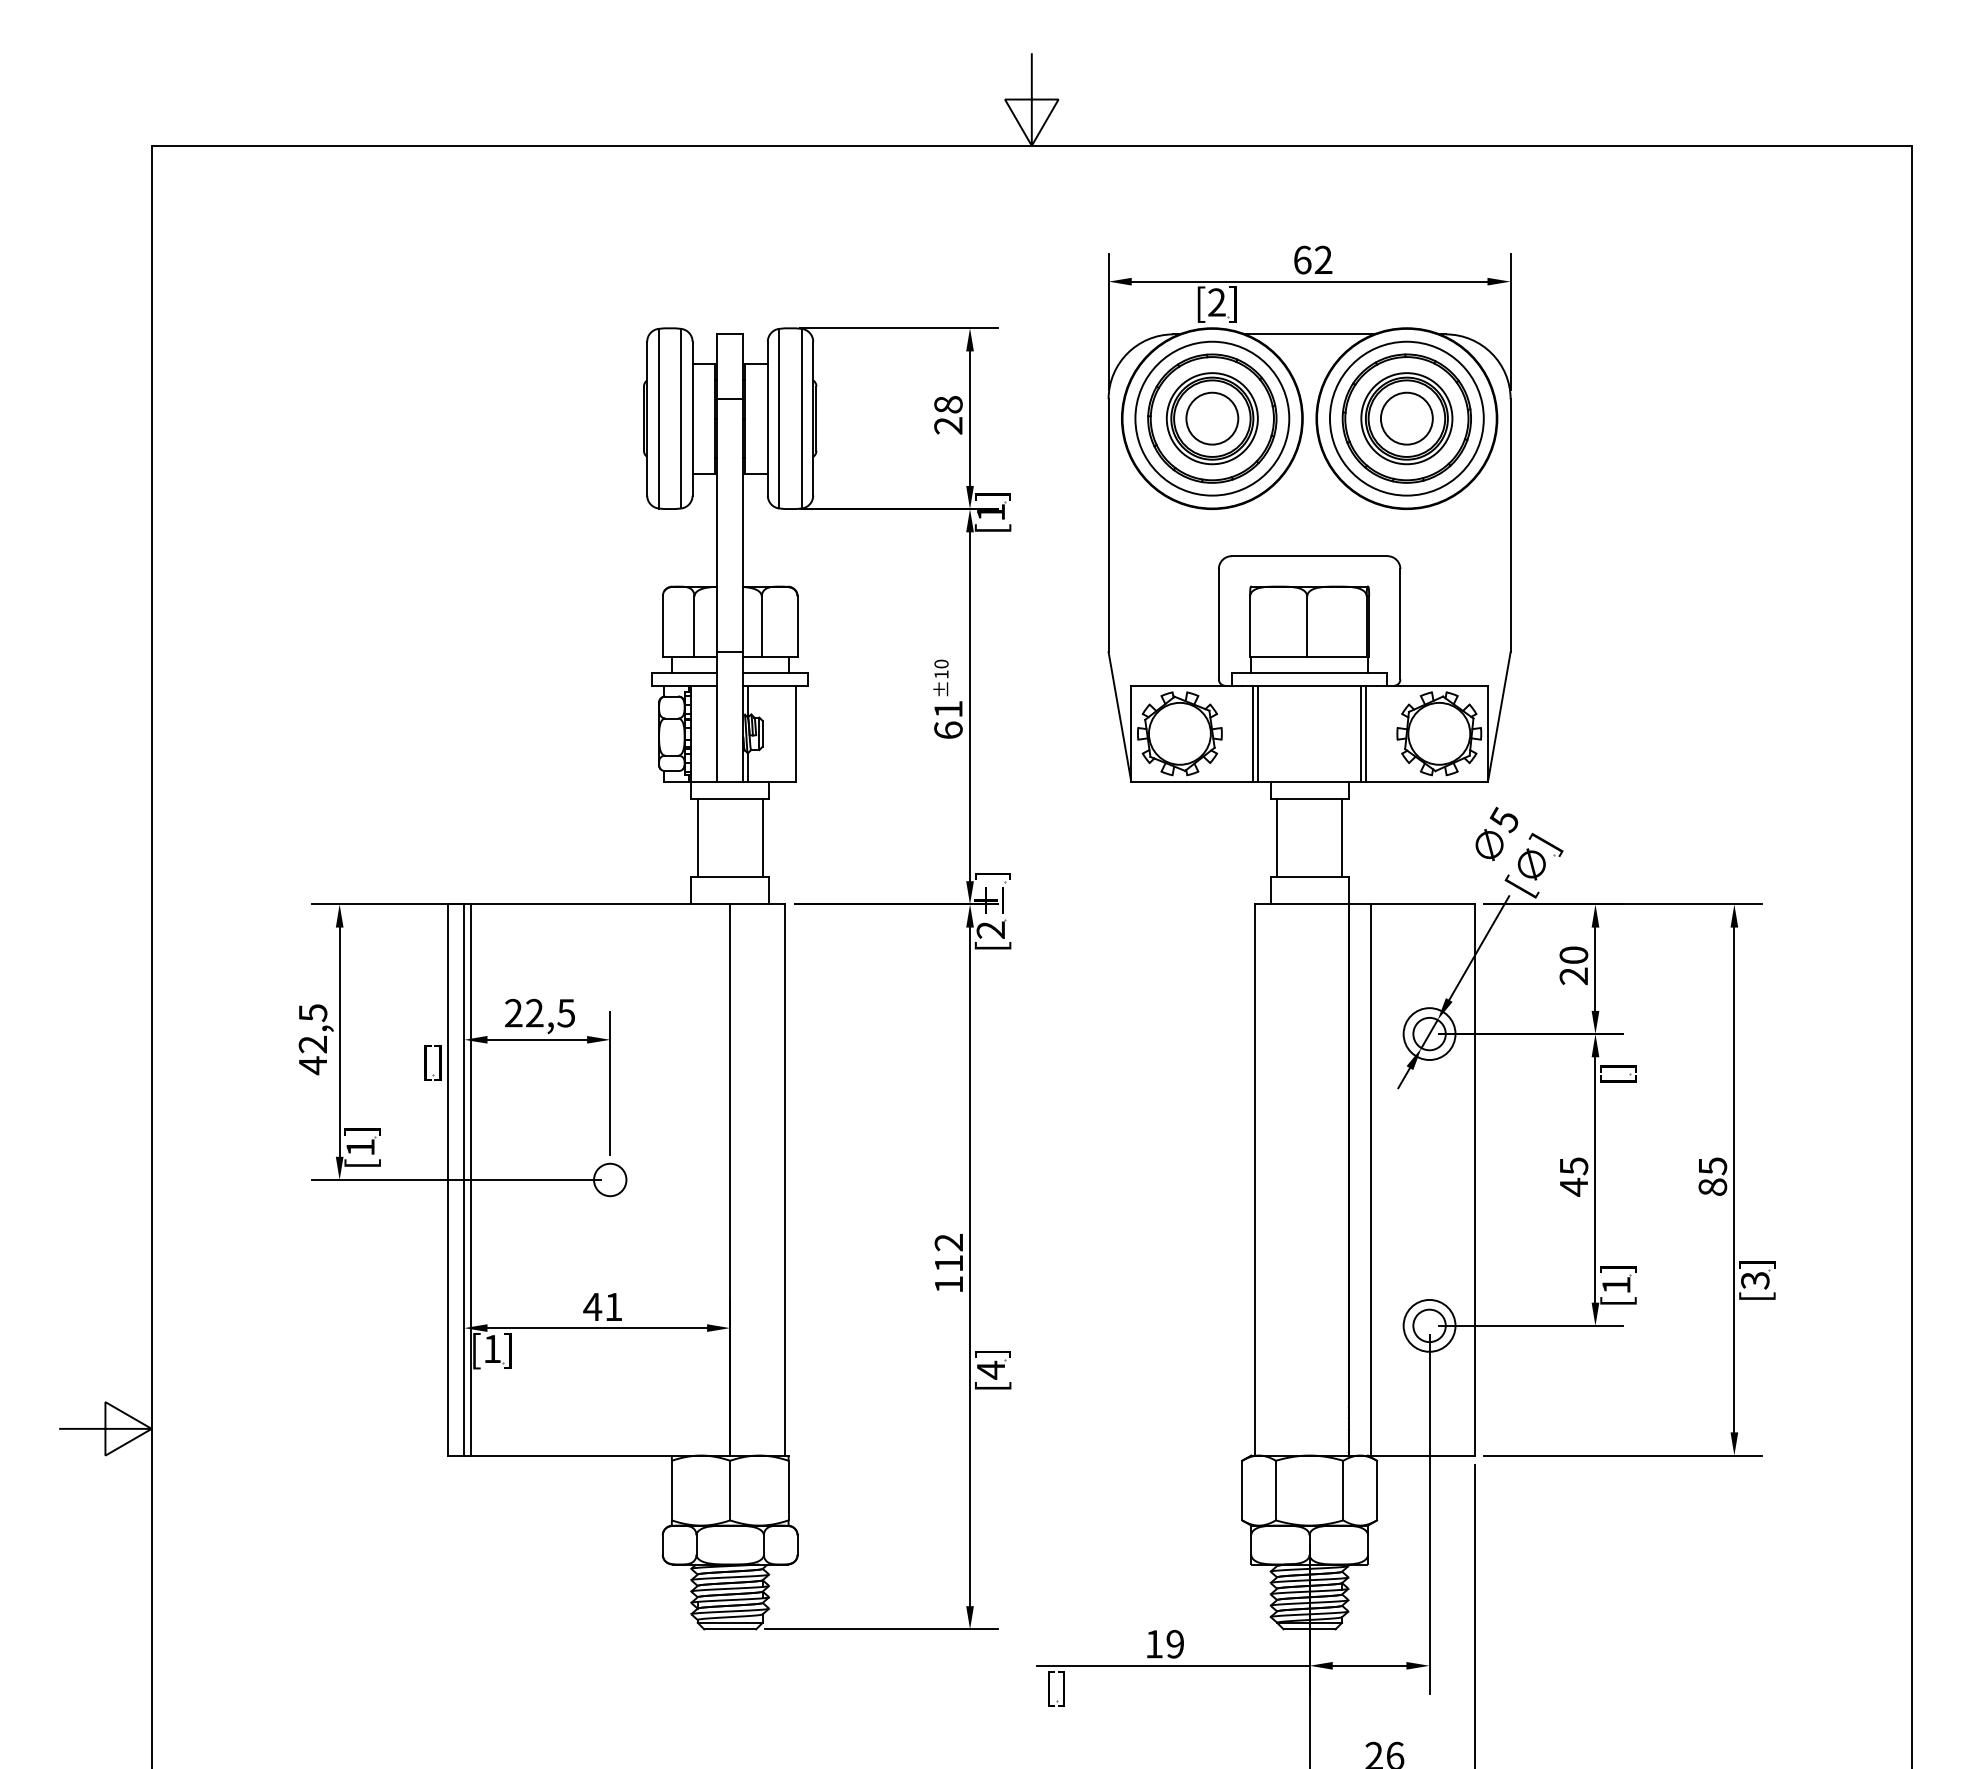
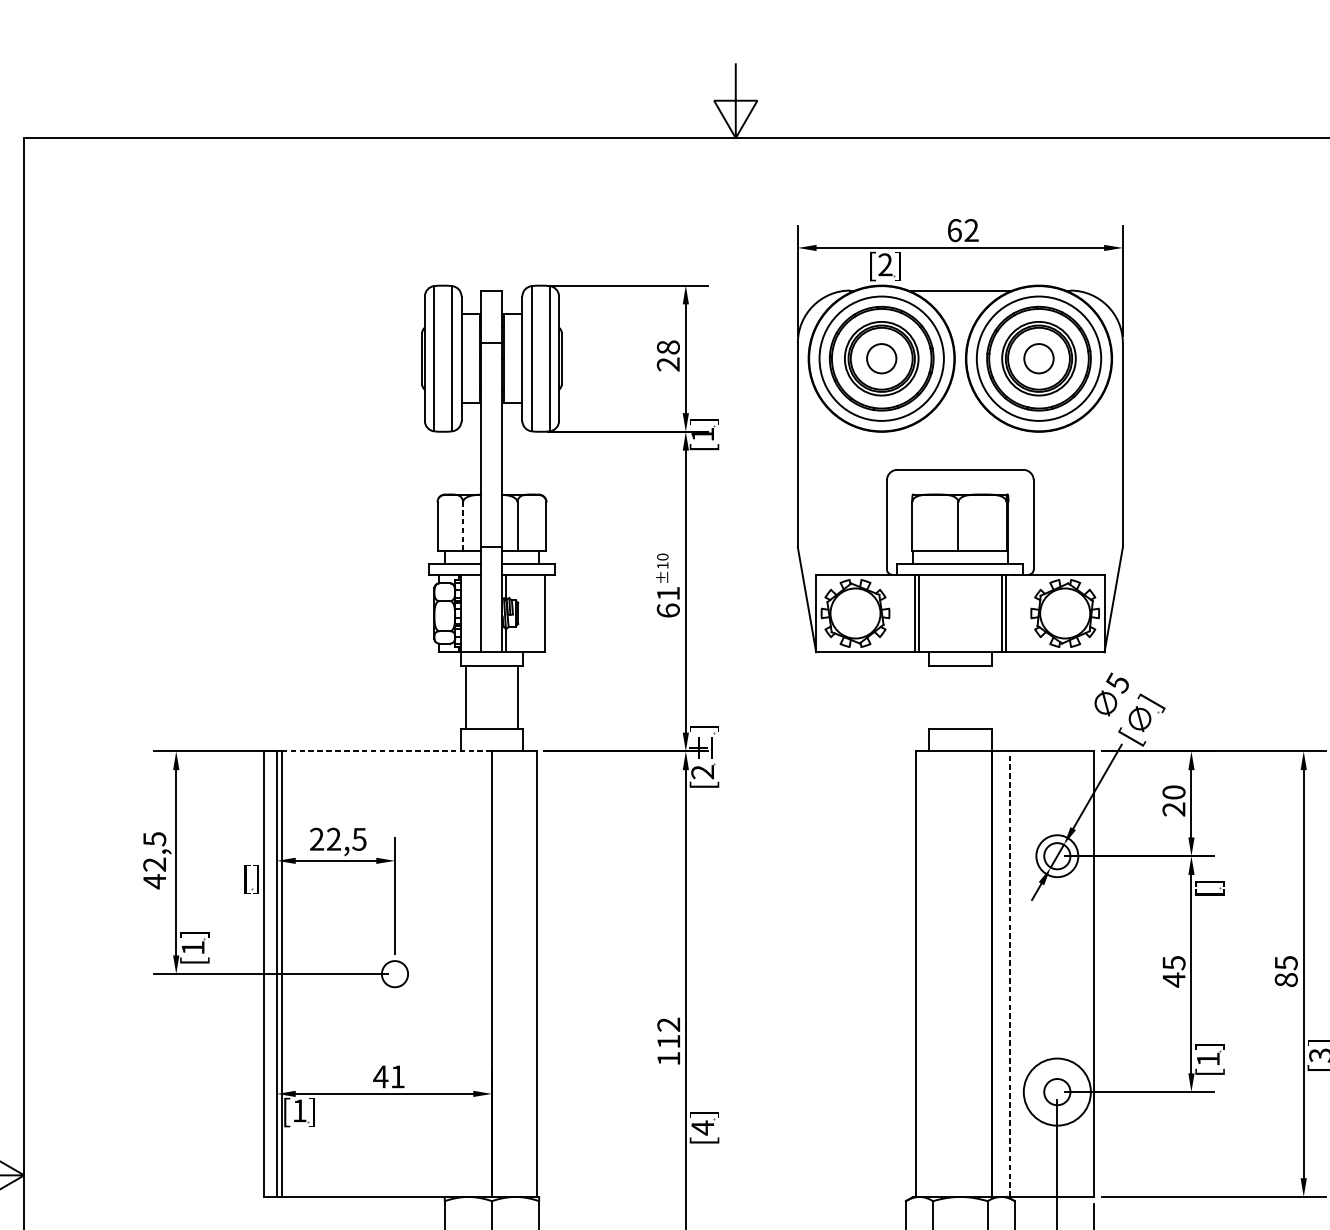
circle: (1212, 418) -> (881, 358), size x0.7
circle: (1406, 418) -> (1038, 358), size x0.7
line: (694, 626) -> (463, 526), solid -> dashed
line: (1277, 838) -> (934, 698), removed
line: (1342, 838) -> (986, 698), removed
line: (600, 904) -> (387, 751), solid -> dashed
line: (1371, 1179) -> (1010, 973), solid -> dashed
circle: (1429, 1325) -> (1057, 1091), size x1.6

